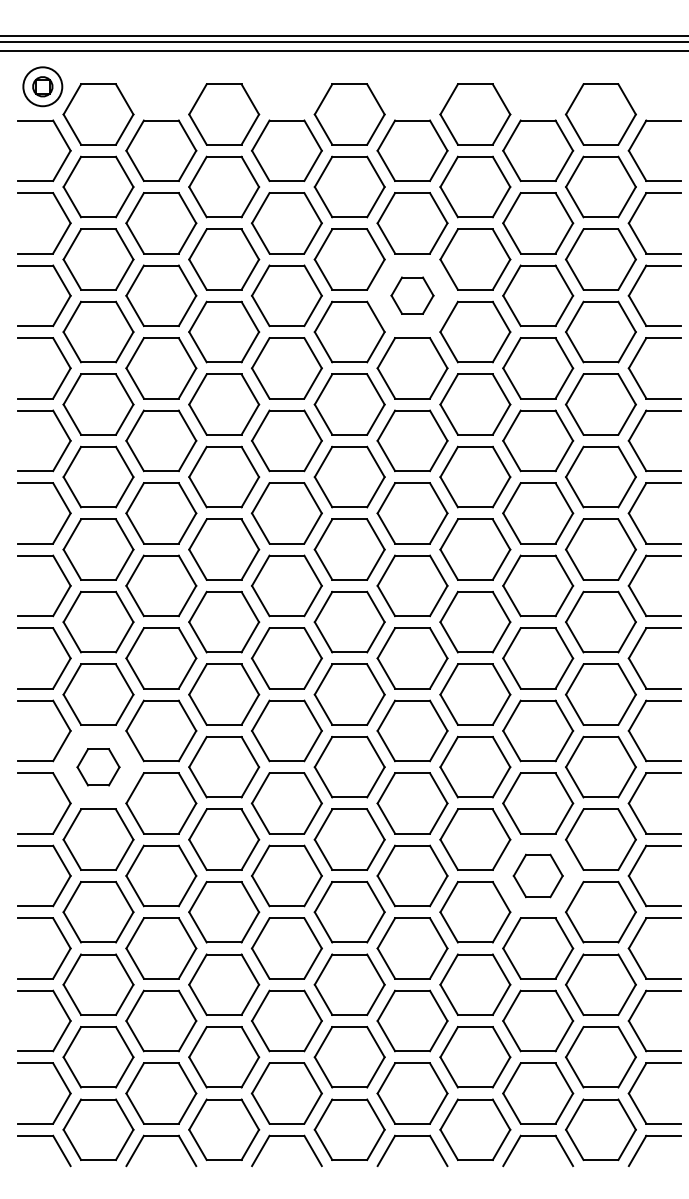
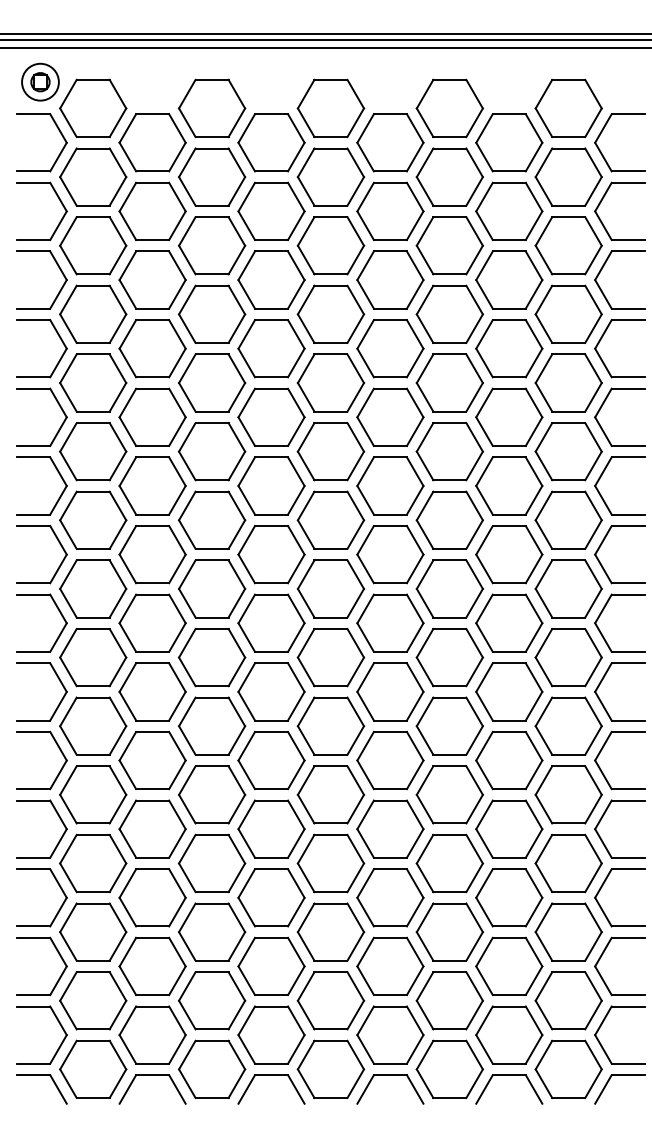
part: (412, 295) -> (390, 279), size x1.67
part: (98, 767) -> (93, 726), size x1.67
part: (538, 875) -> (509, 828), size x1.43

